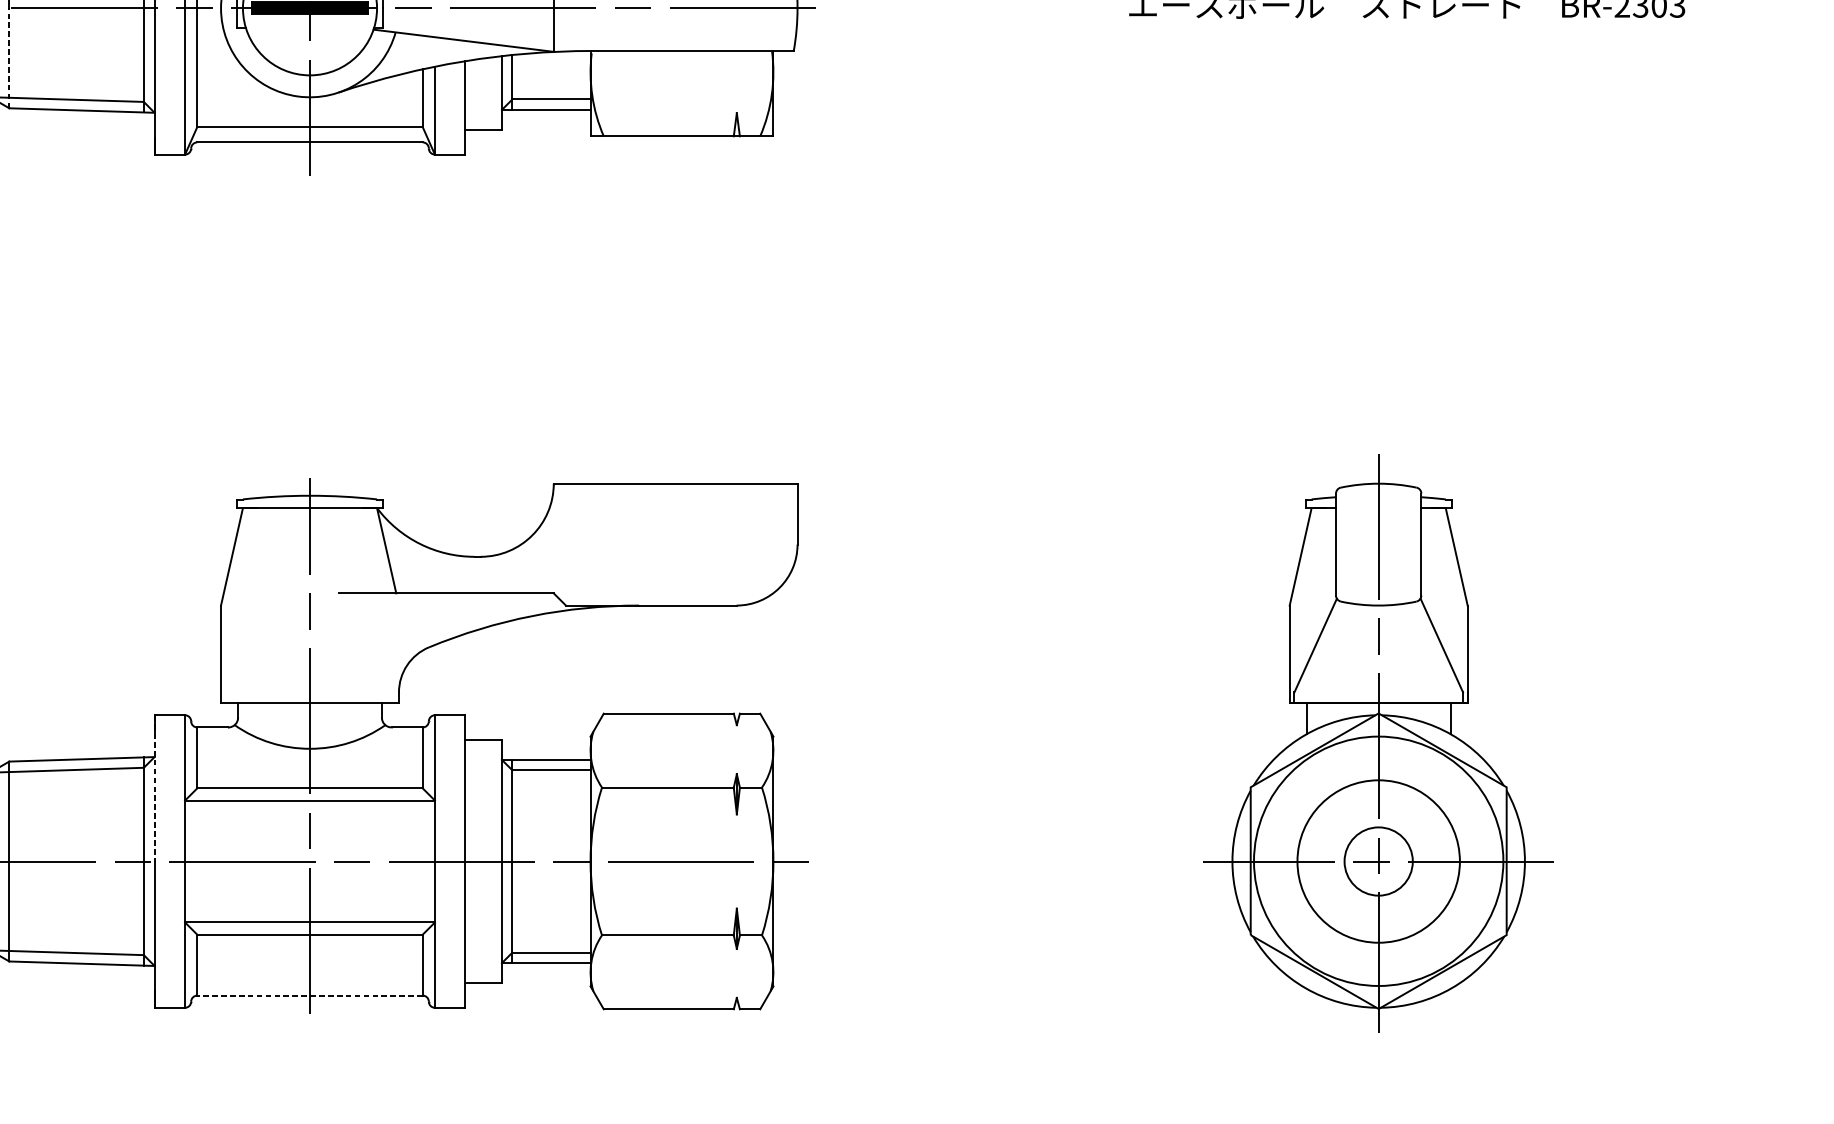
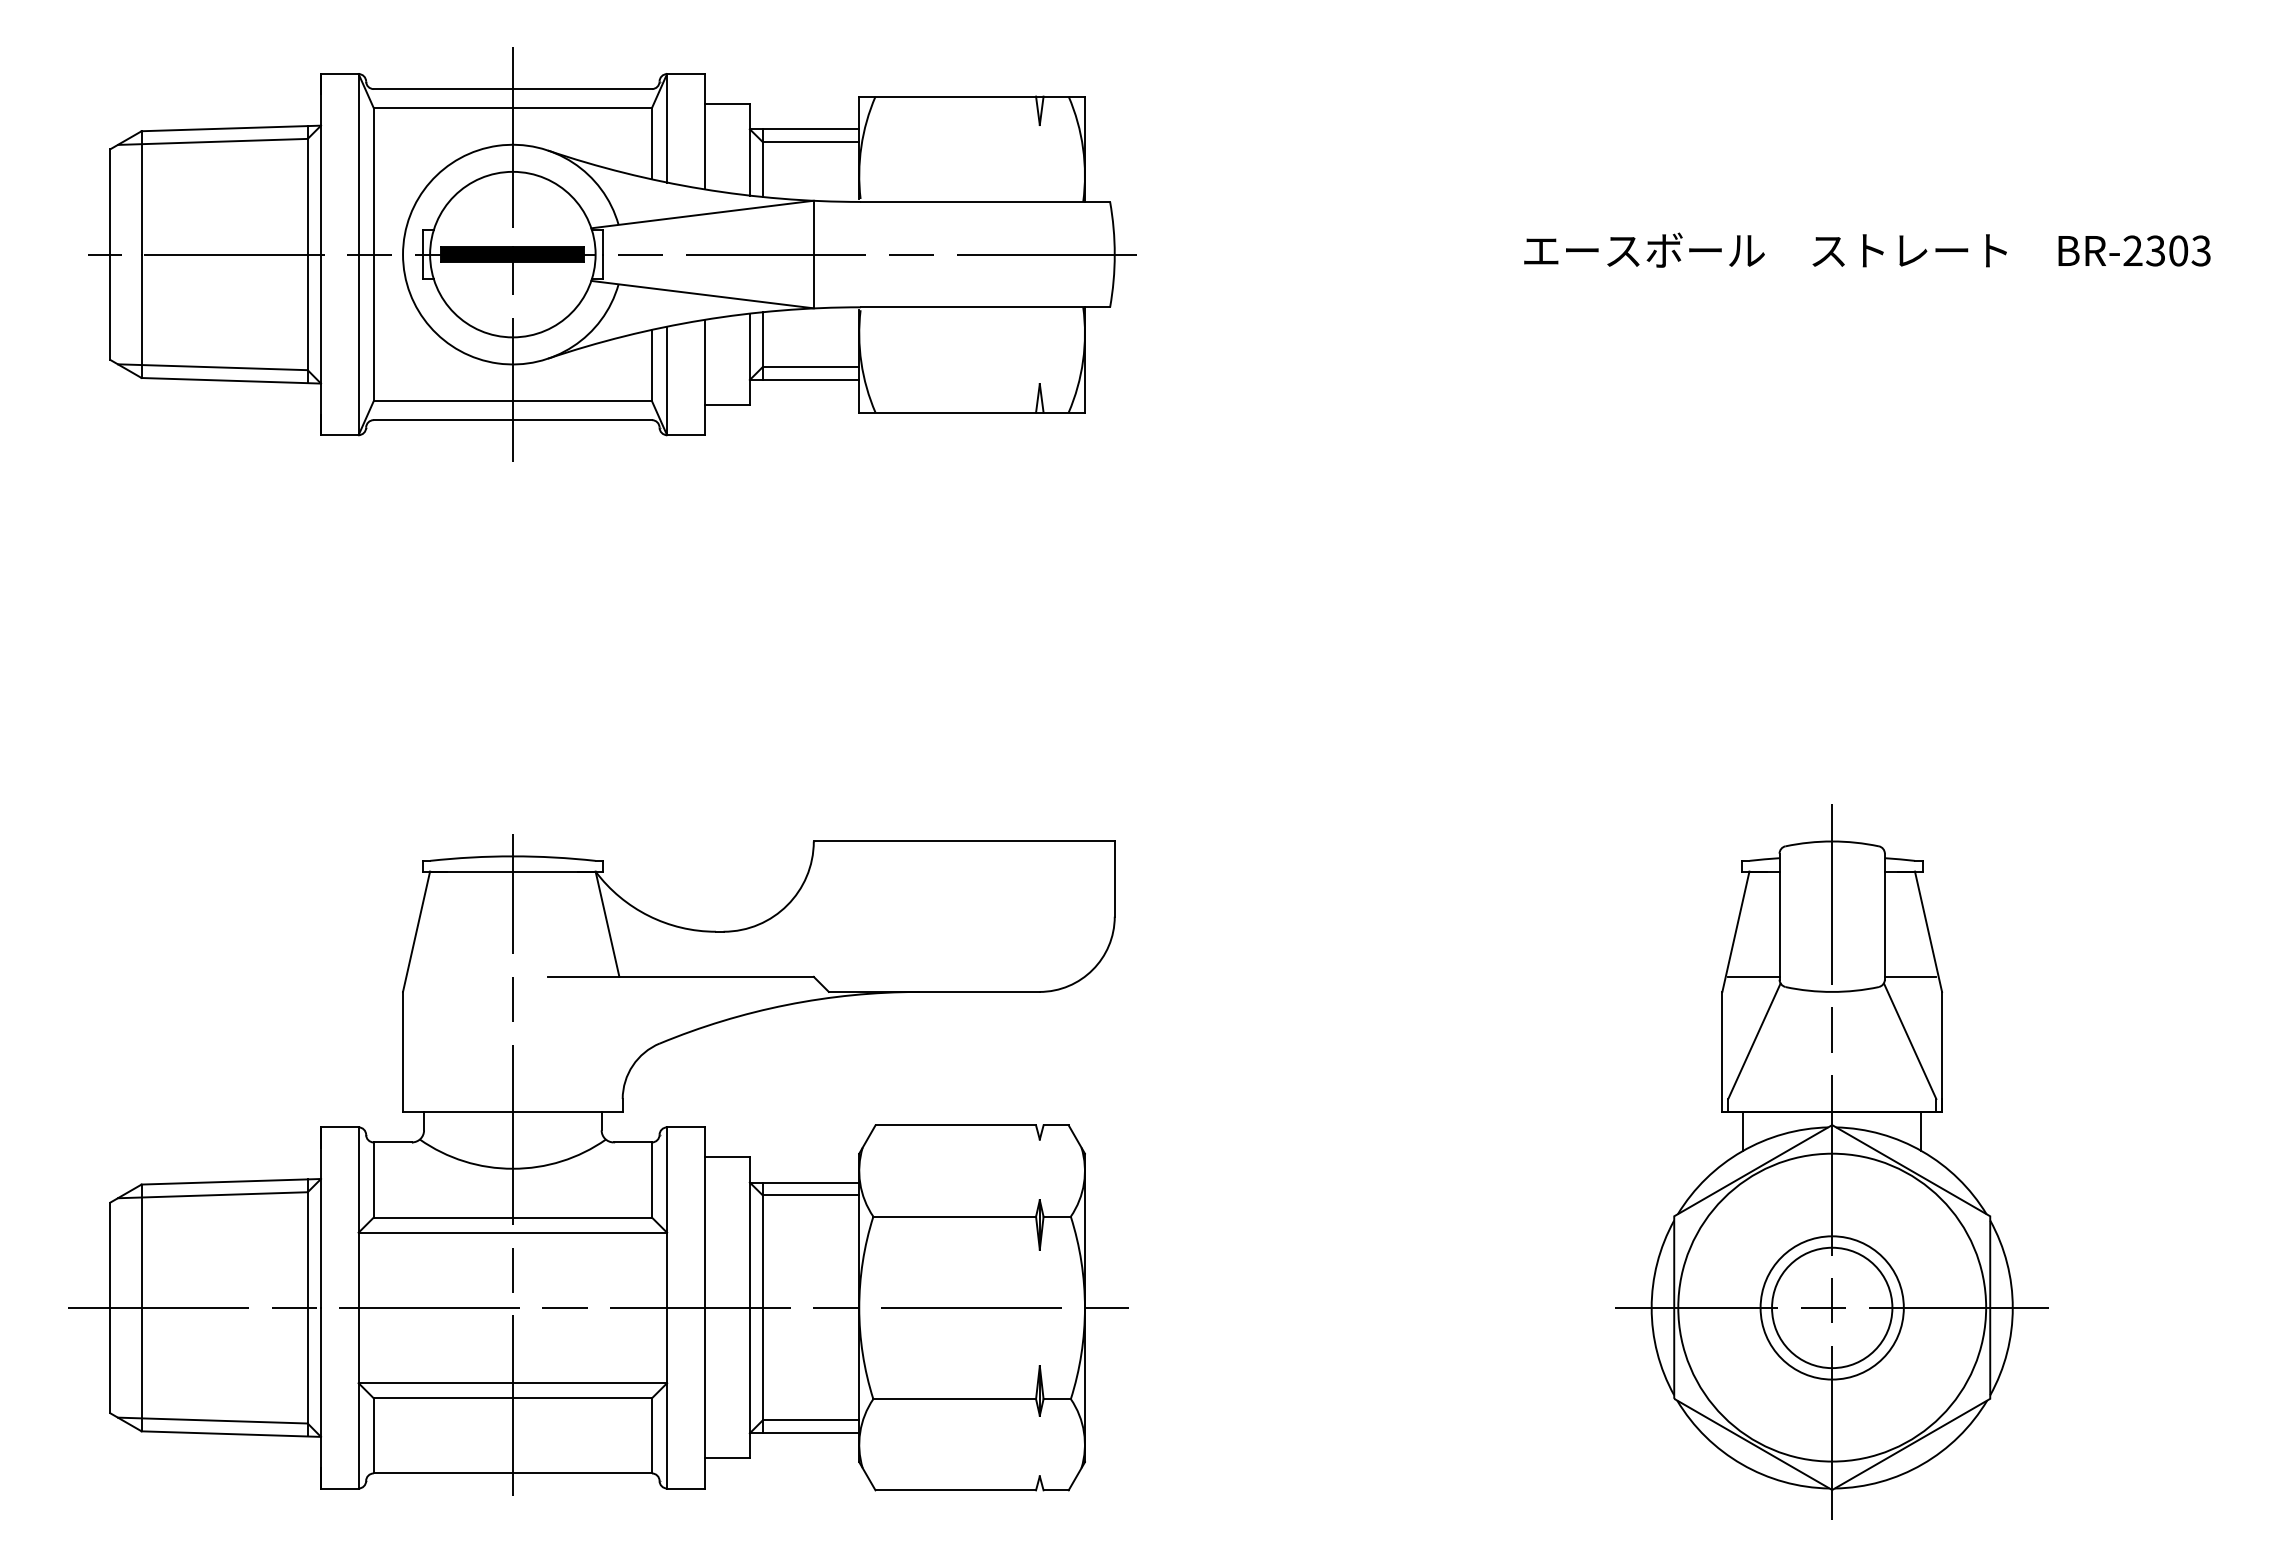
line: (9, 58) -> (141, 316), dashed -> solid
line: (1314, 593) -> (1753, 976), added
line: (1442, 593) -> (1910, 976), added
line: (155, 789) -> (321, 1218), dashed -> solid
circle: (1378, 861) -> (1831, 1307), size x0.71
circle: (1378, 861) -> (1832, 1307), size x1.43
line: (309, 995) -> (512, 1473), dashed -> solid

